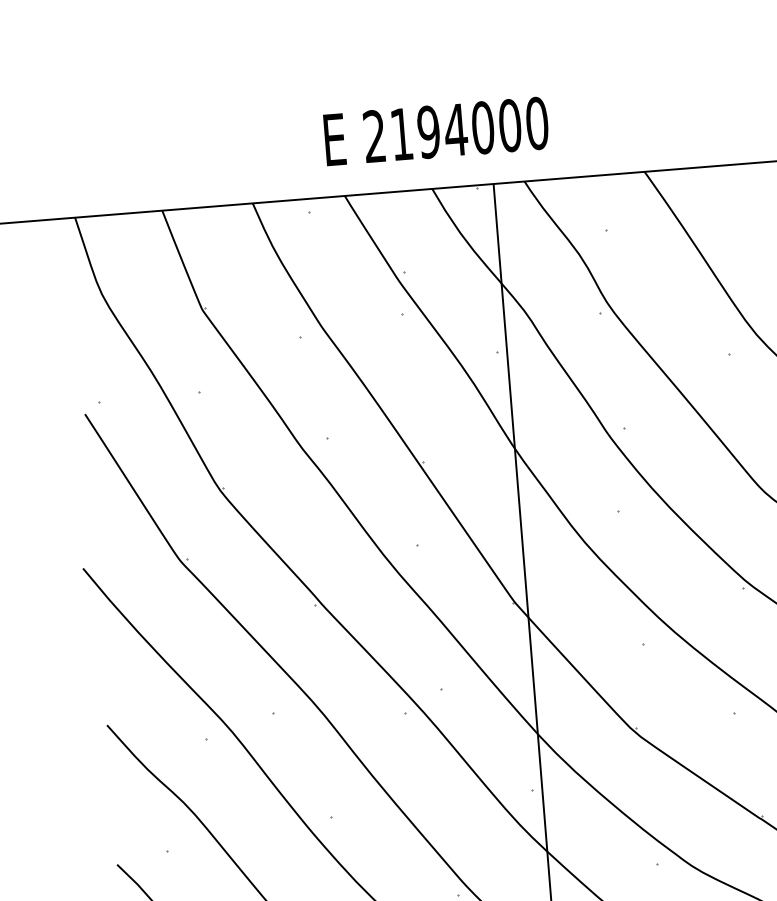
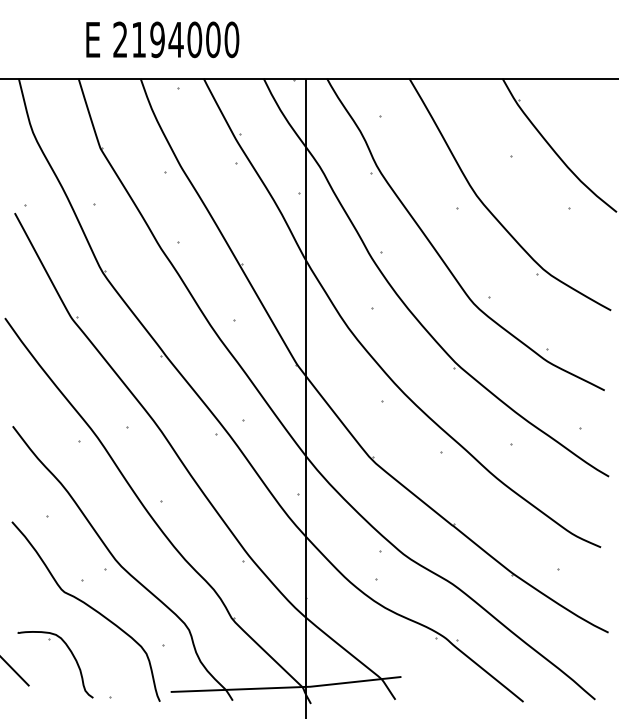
text: (435, 131) -> (162, 39), moved

